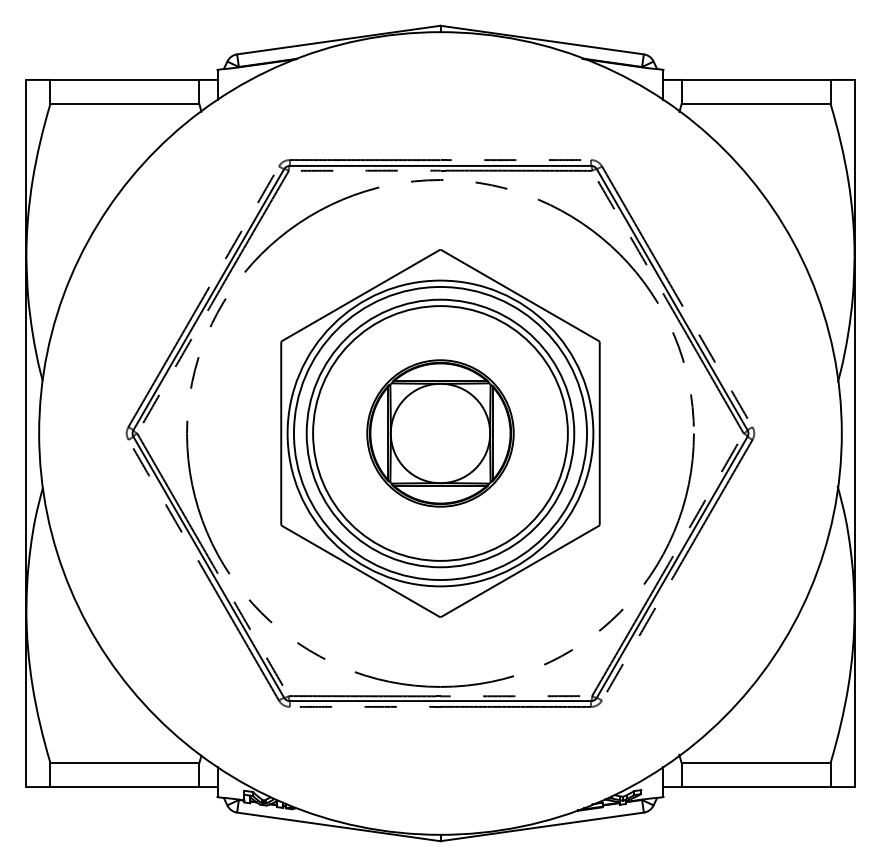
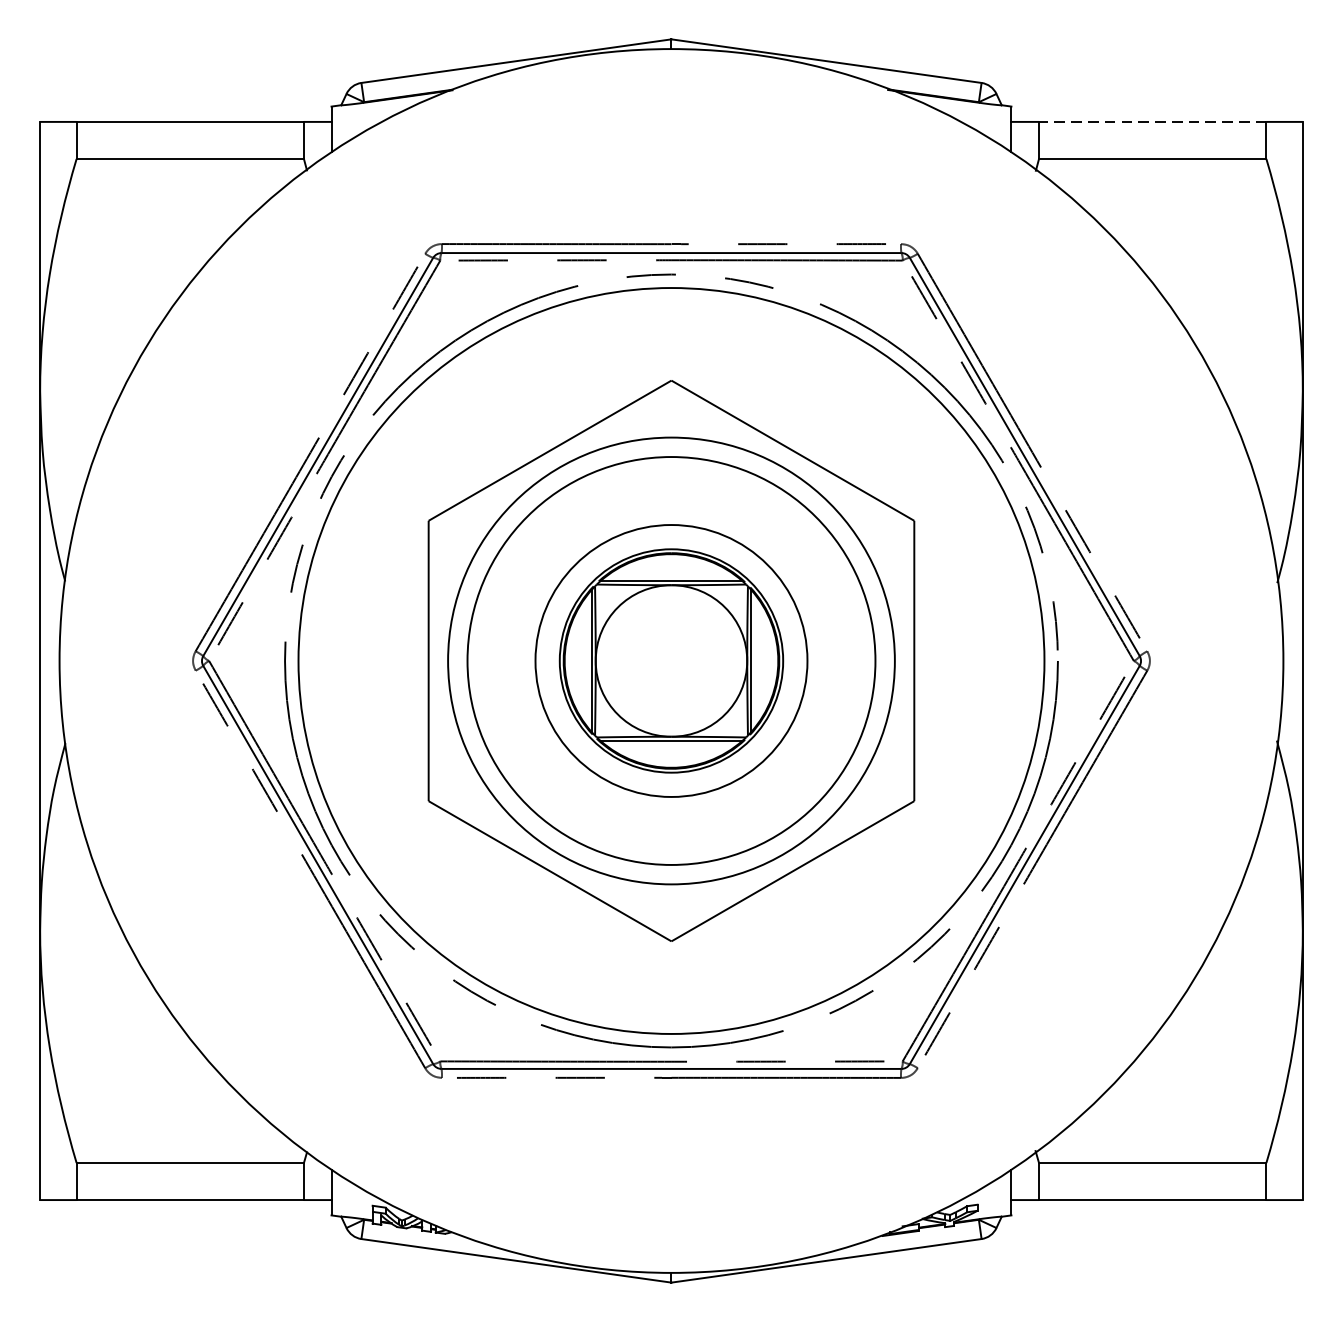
line: (756, 79) -> (1153, 121), solid -> dashed
circle: (440, 433) -> (671, 661), size x0.7
circle: (440, 433) -> (671, 661), size x1.6

